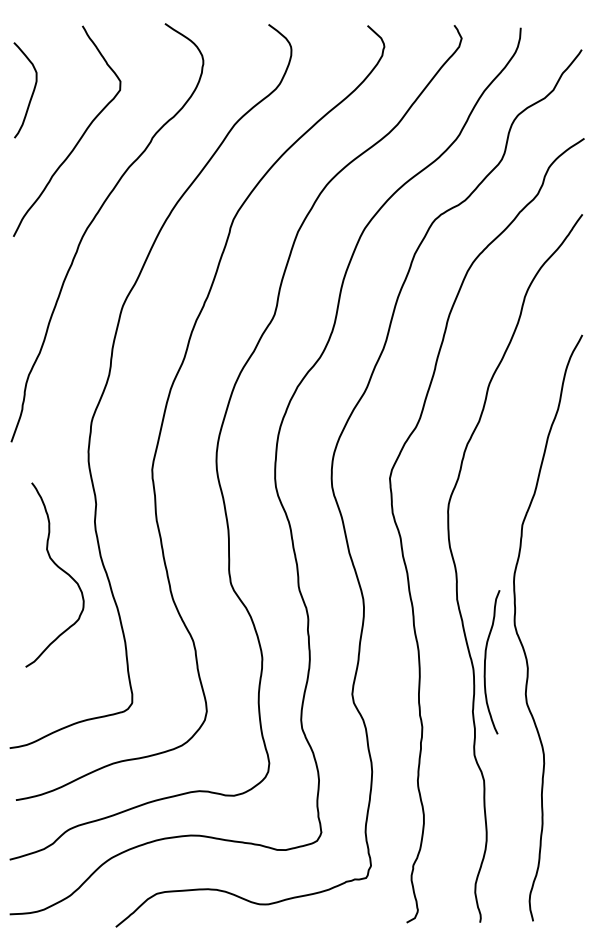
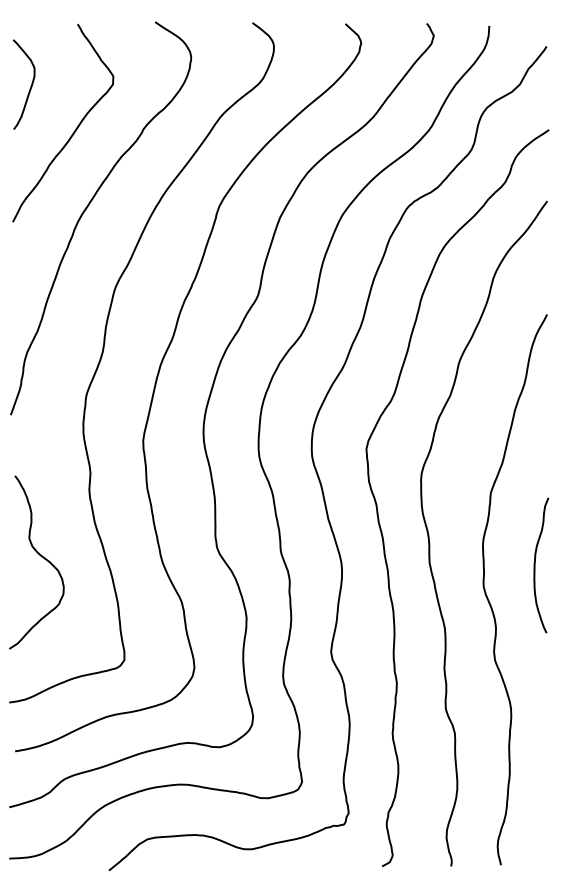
curve: (58, 568) -> (40, 556), moved
curve: (486, 659) -> (536, 562), moved

